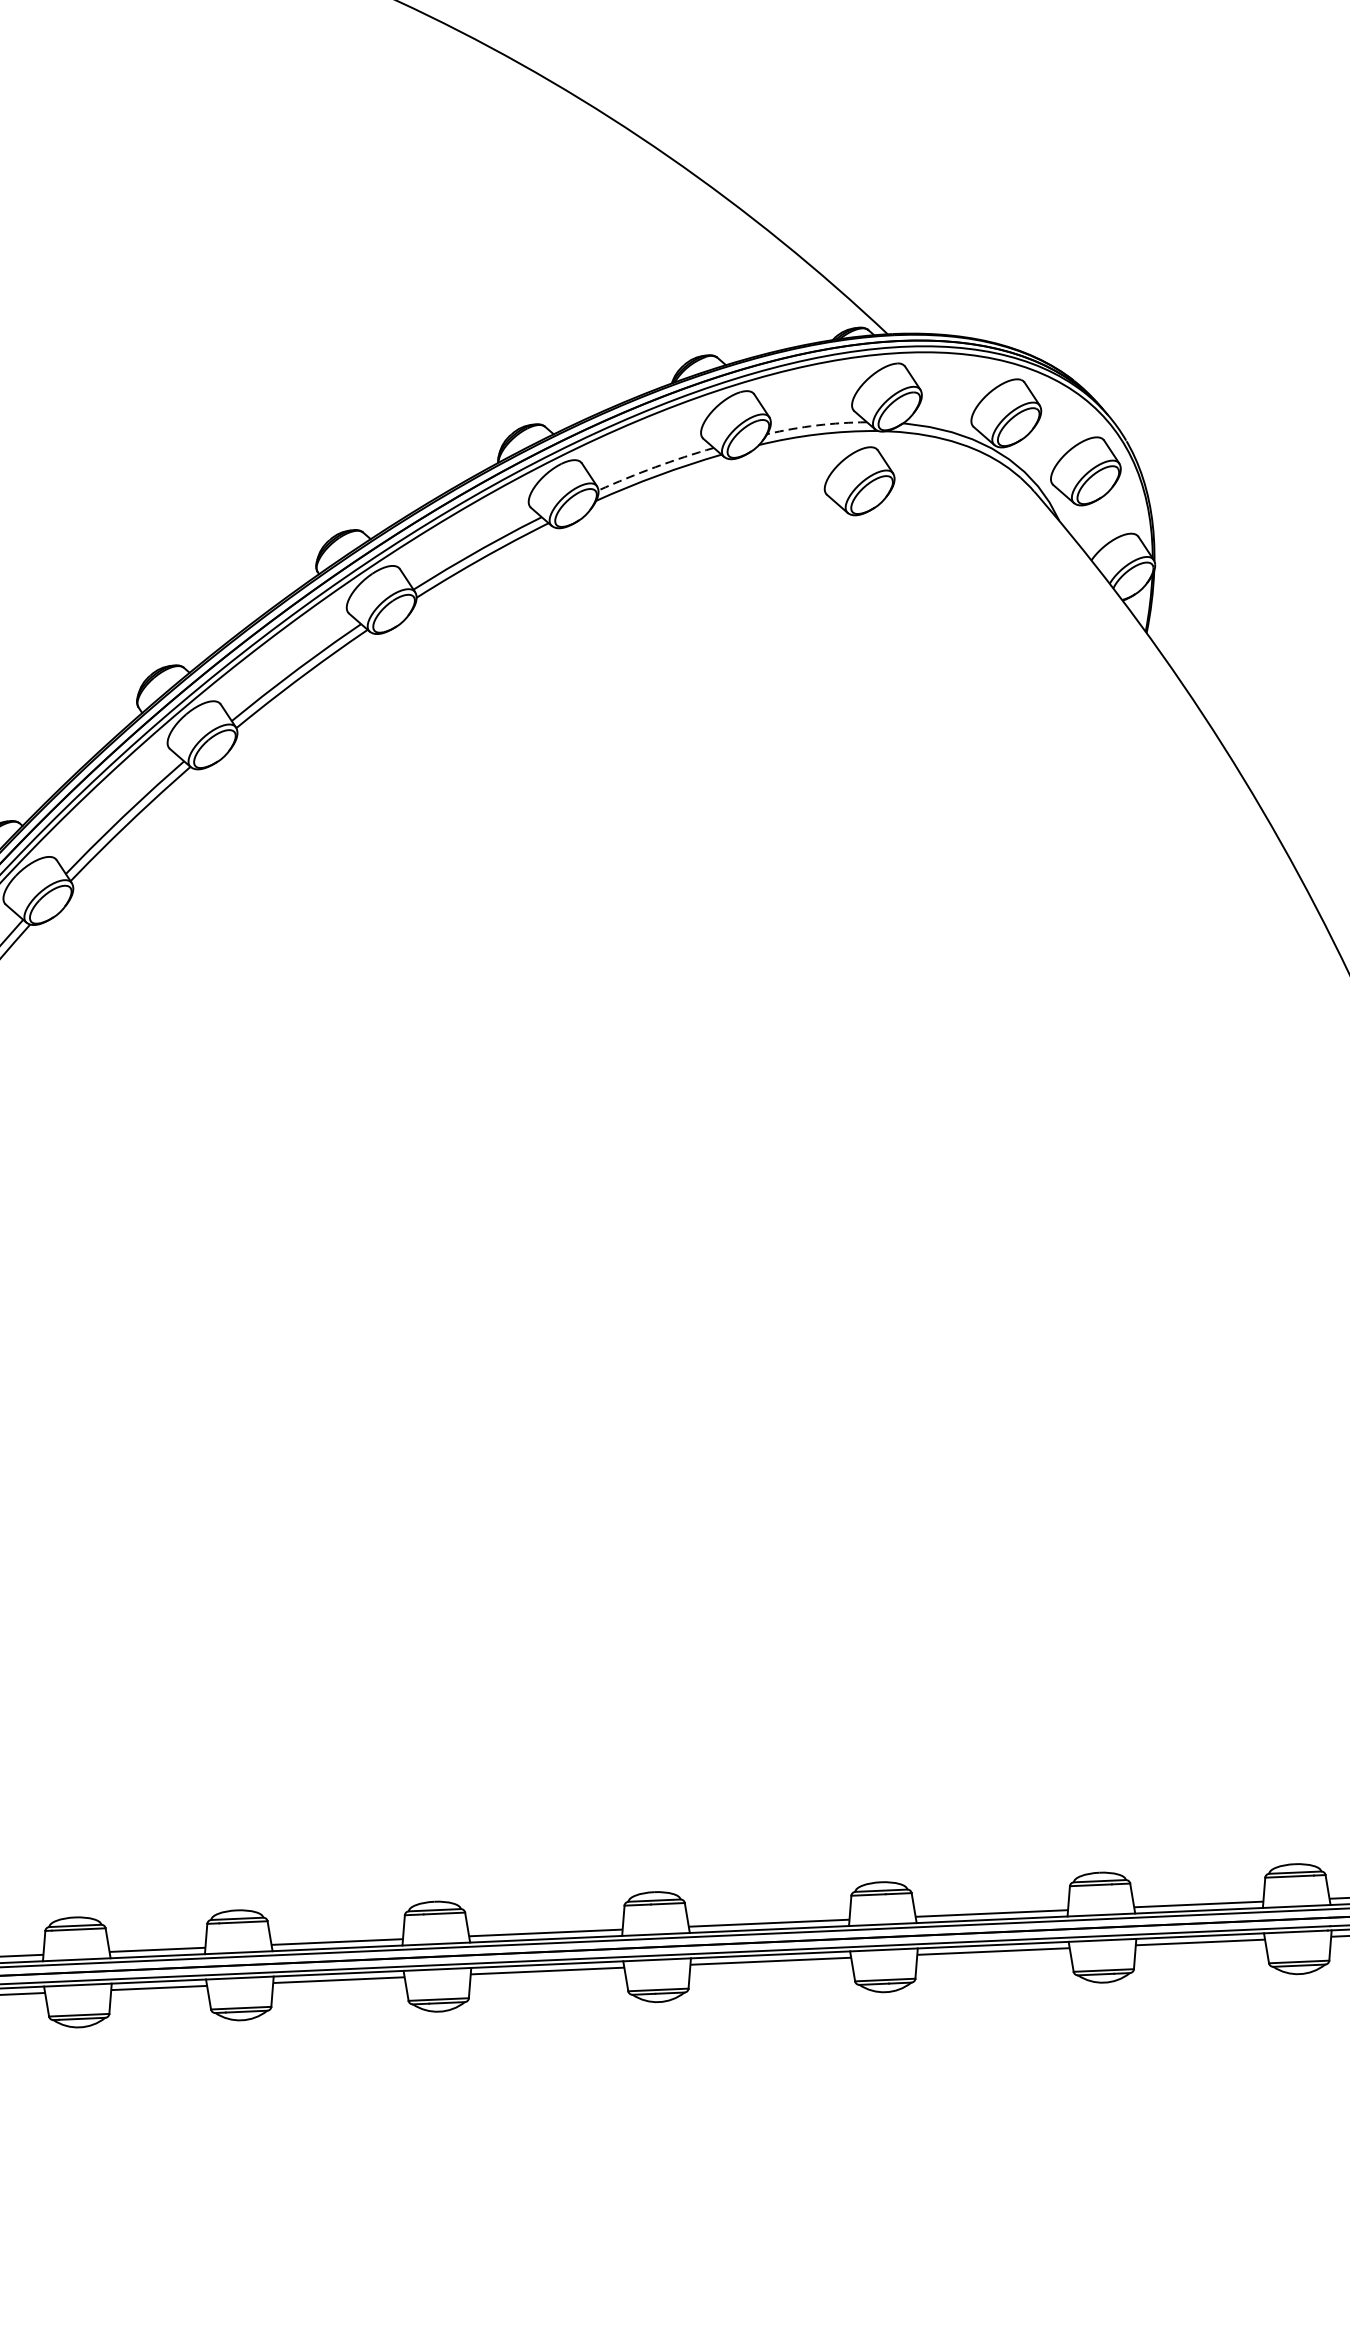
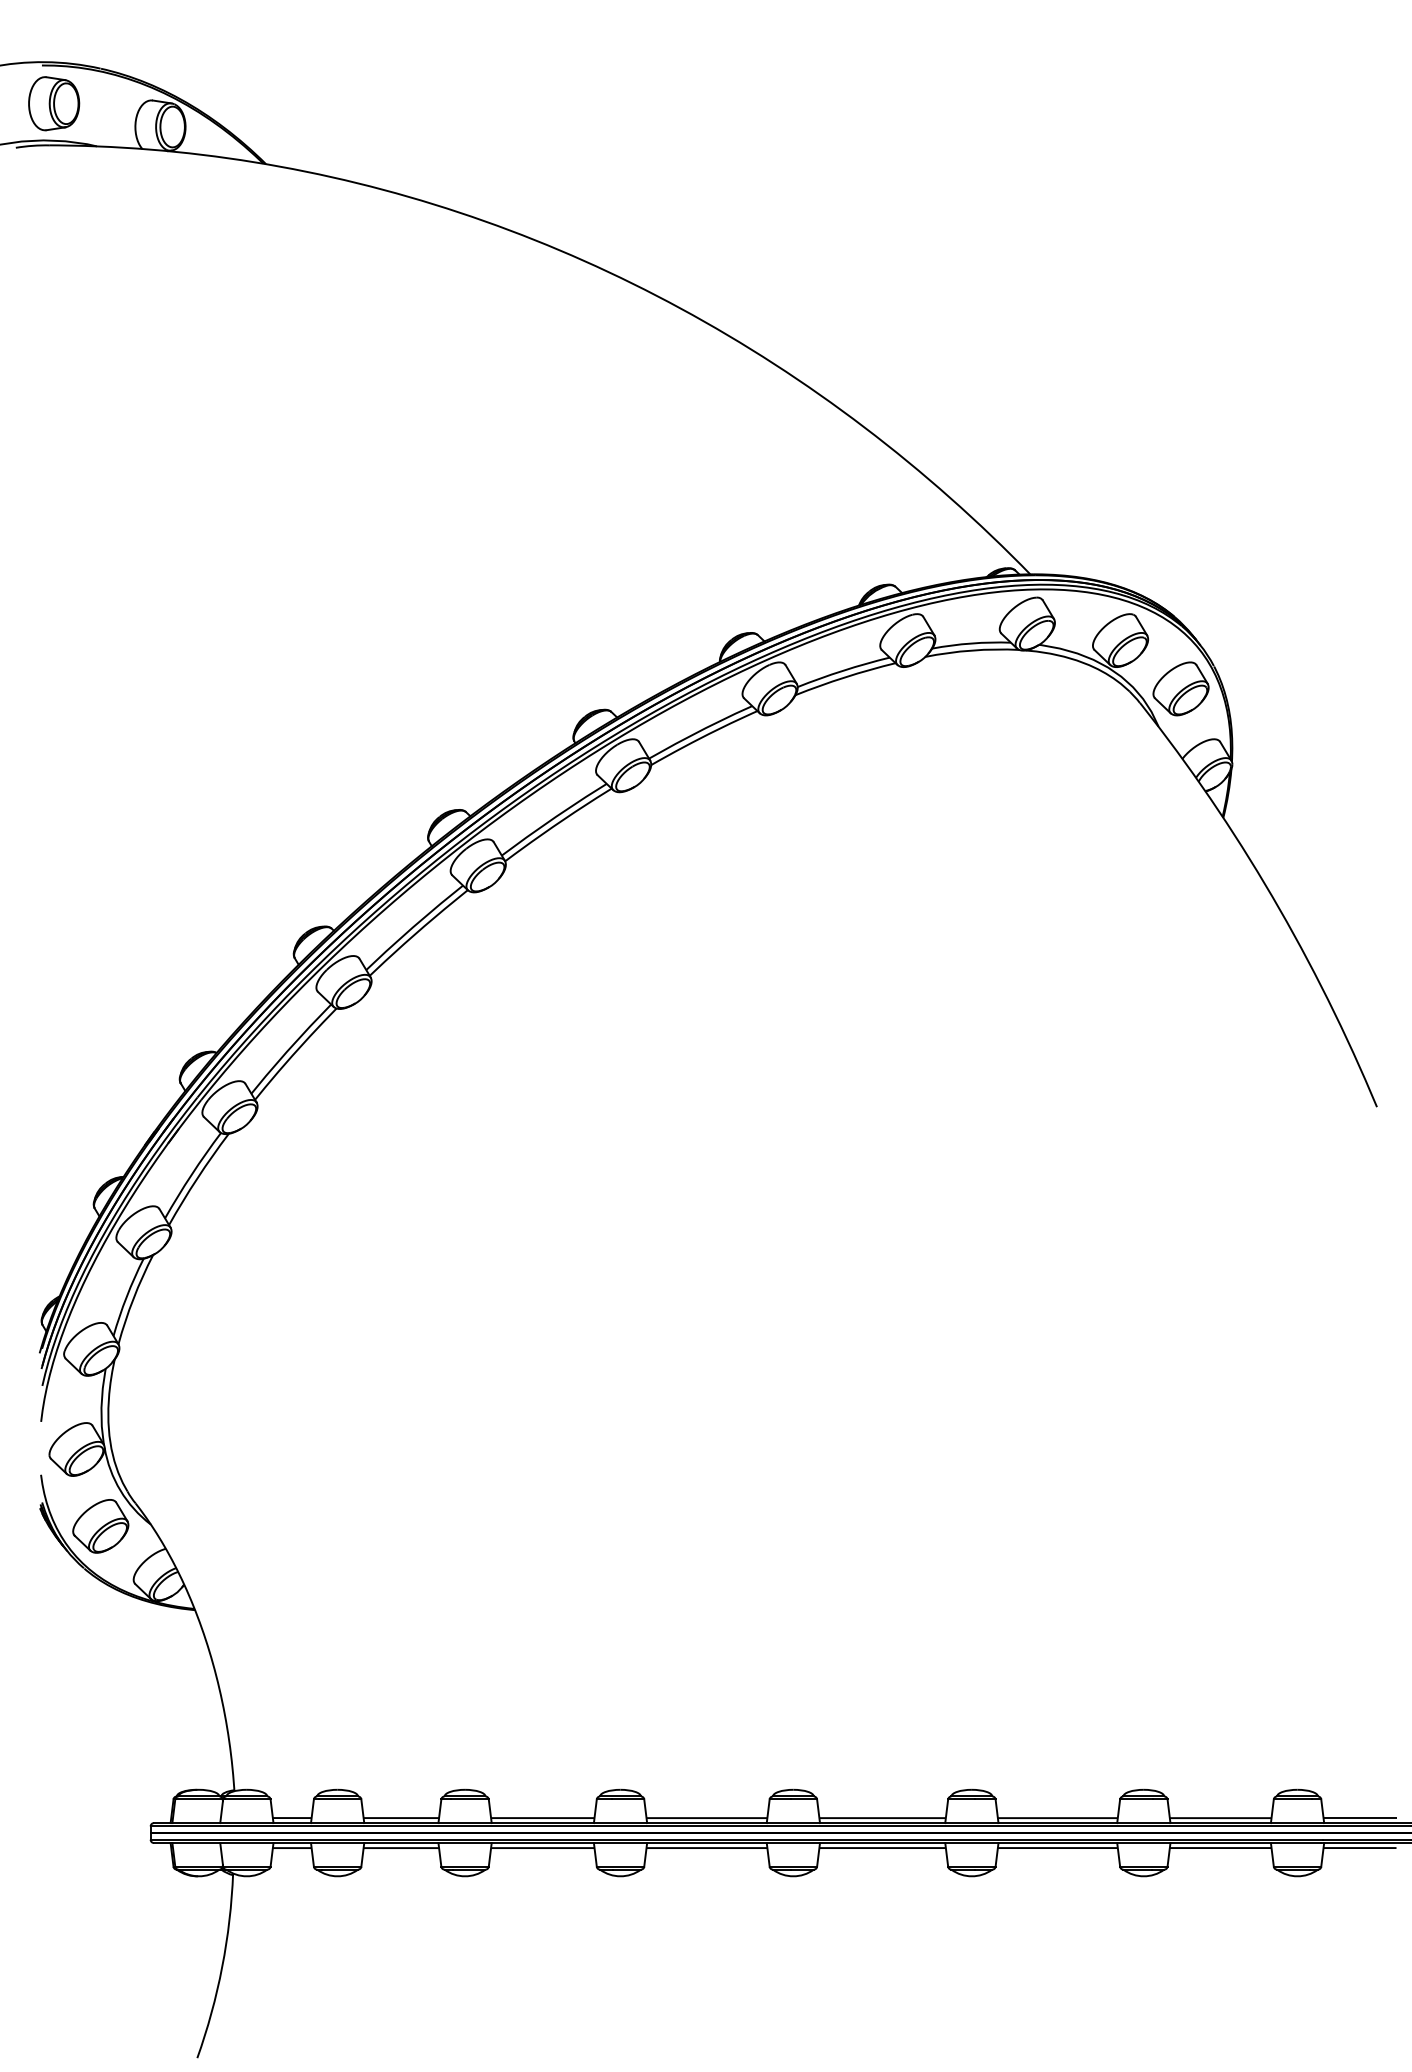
arc: (816, 425) -> (971, 643), dashed -> solid
arc: (655, 466) -> (843, 670), dashed -> solid
part: (858, 480) -> (1002, 688), removed

